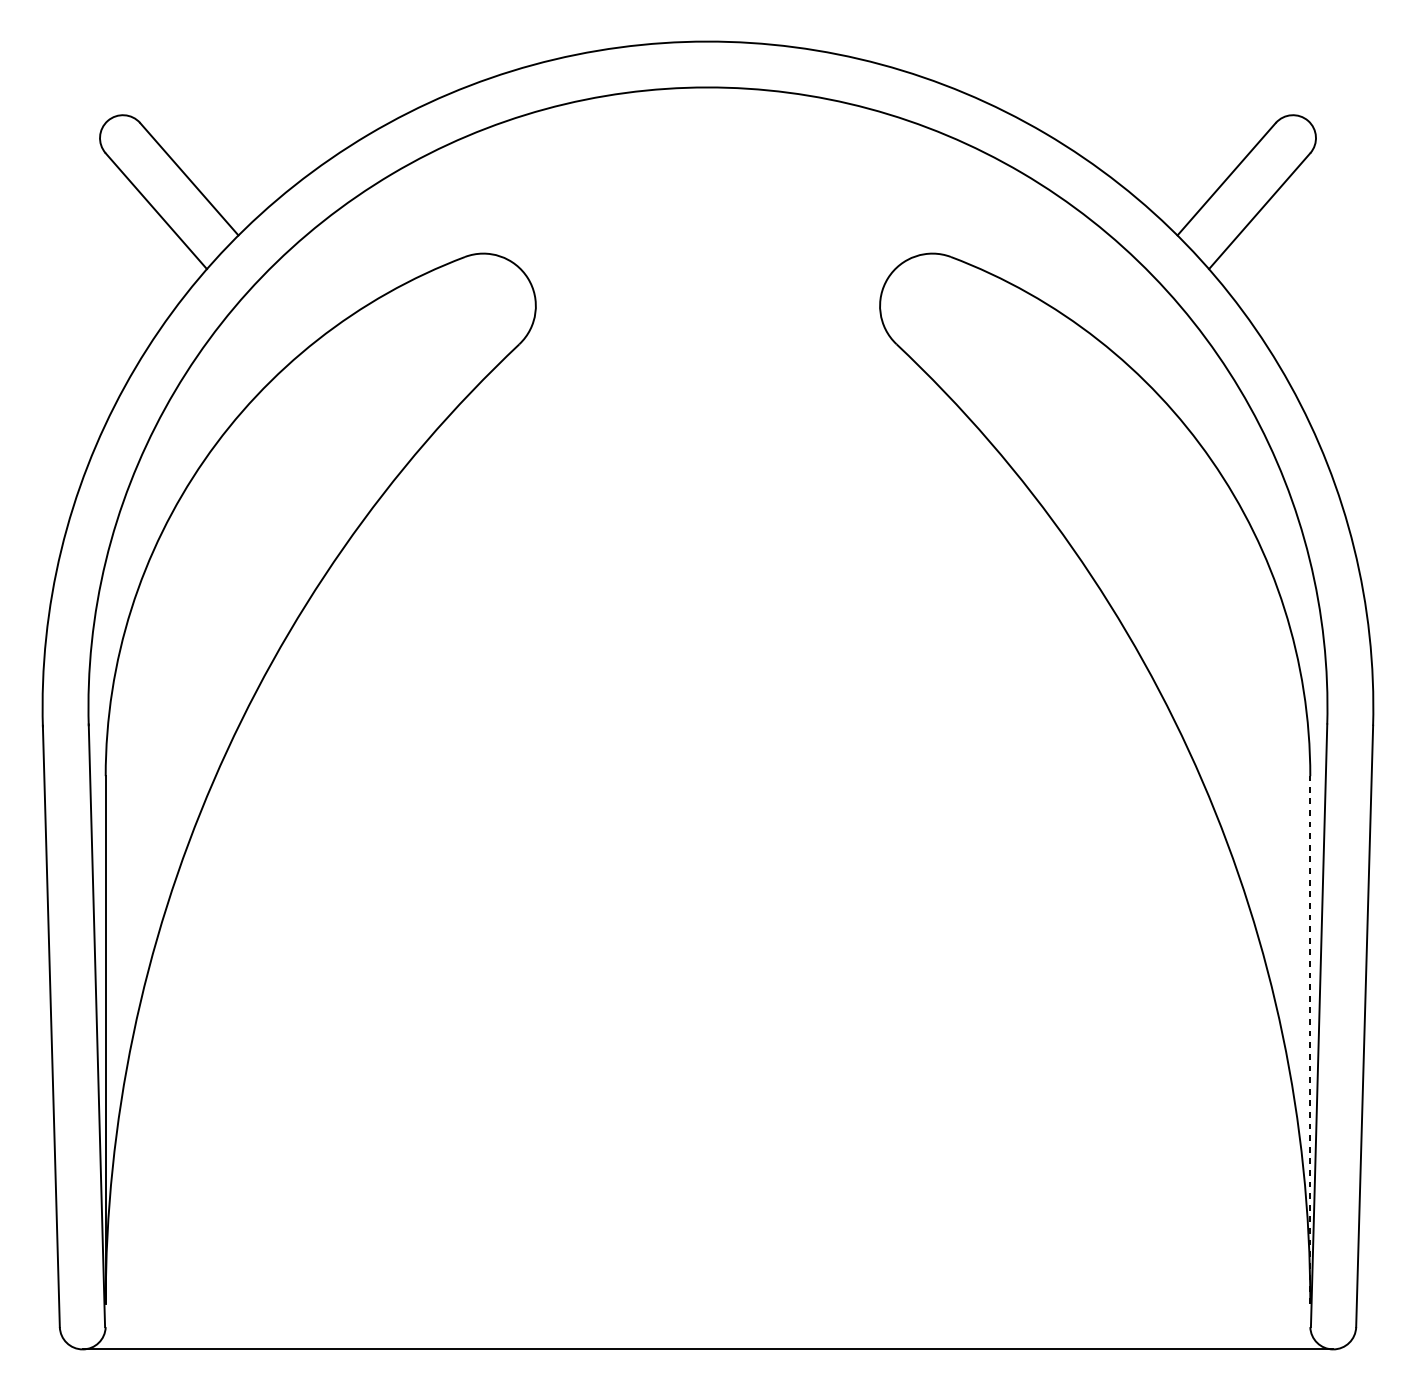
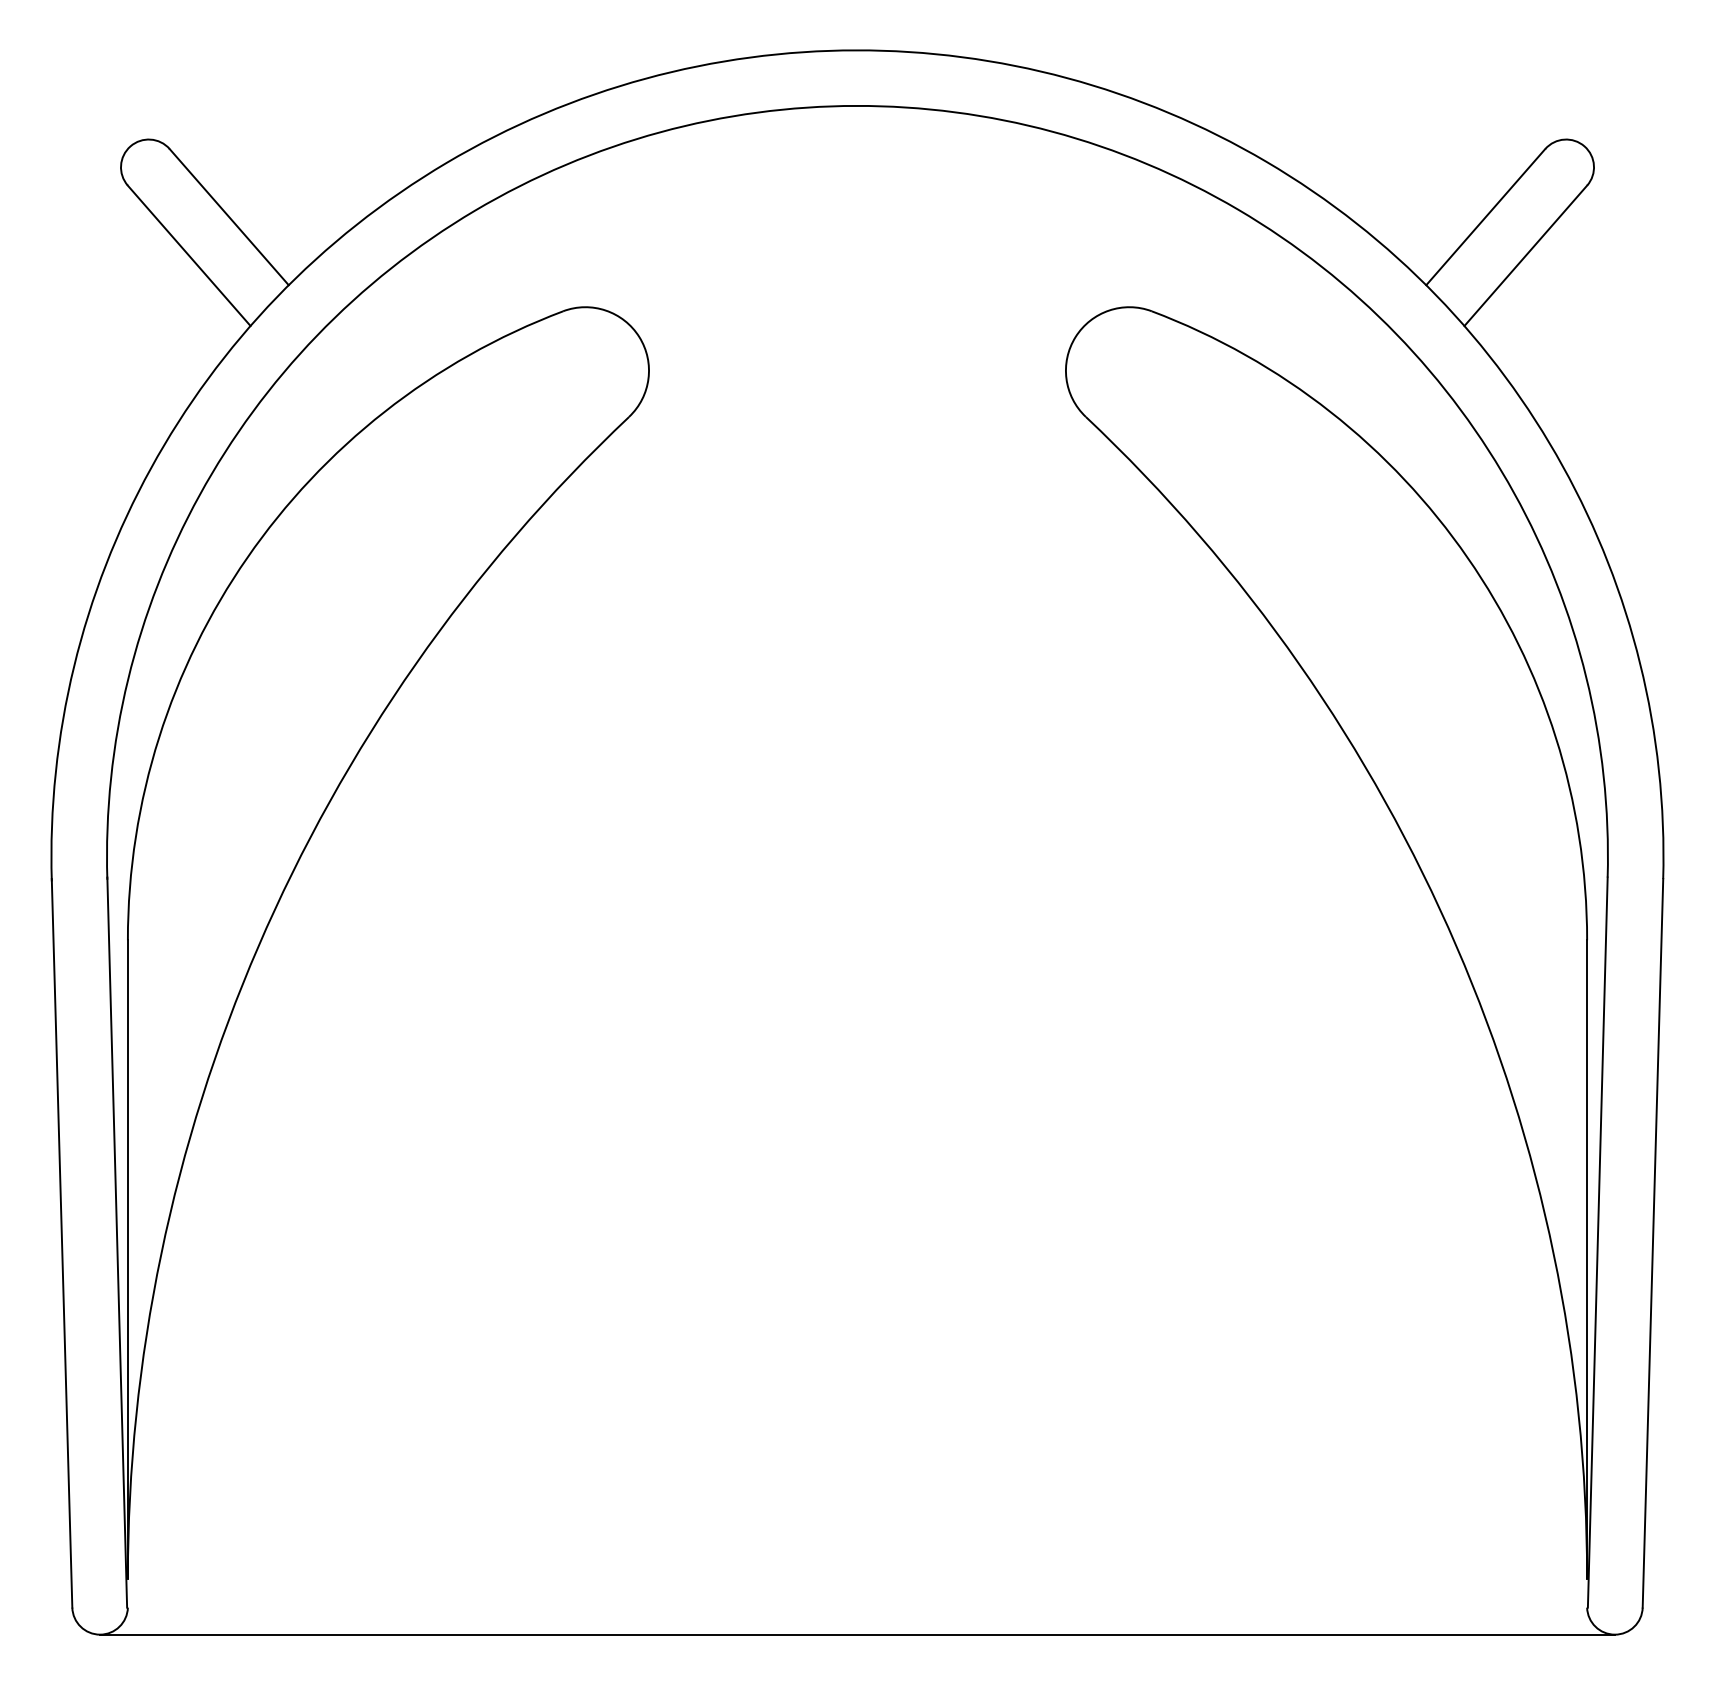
line: (1310, 1039) -> (1587, 1259), dashed -> solid

